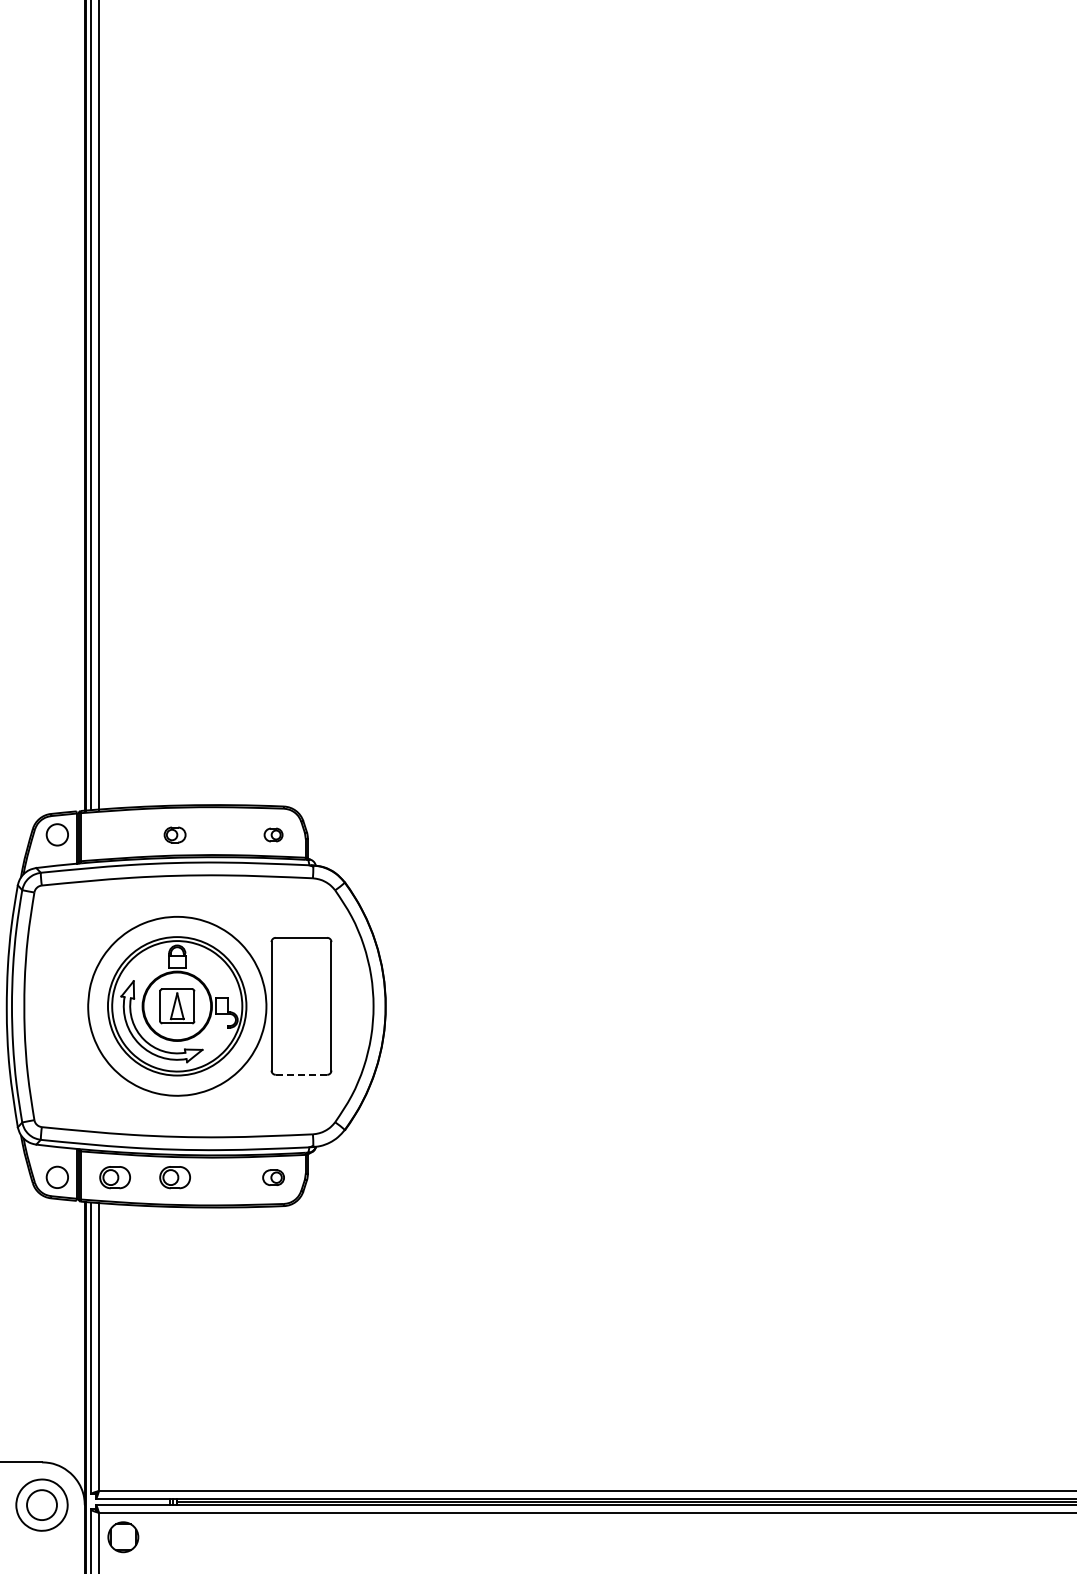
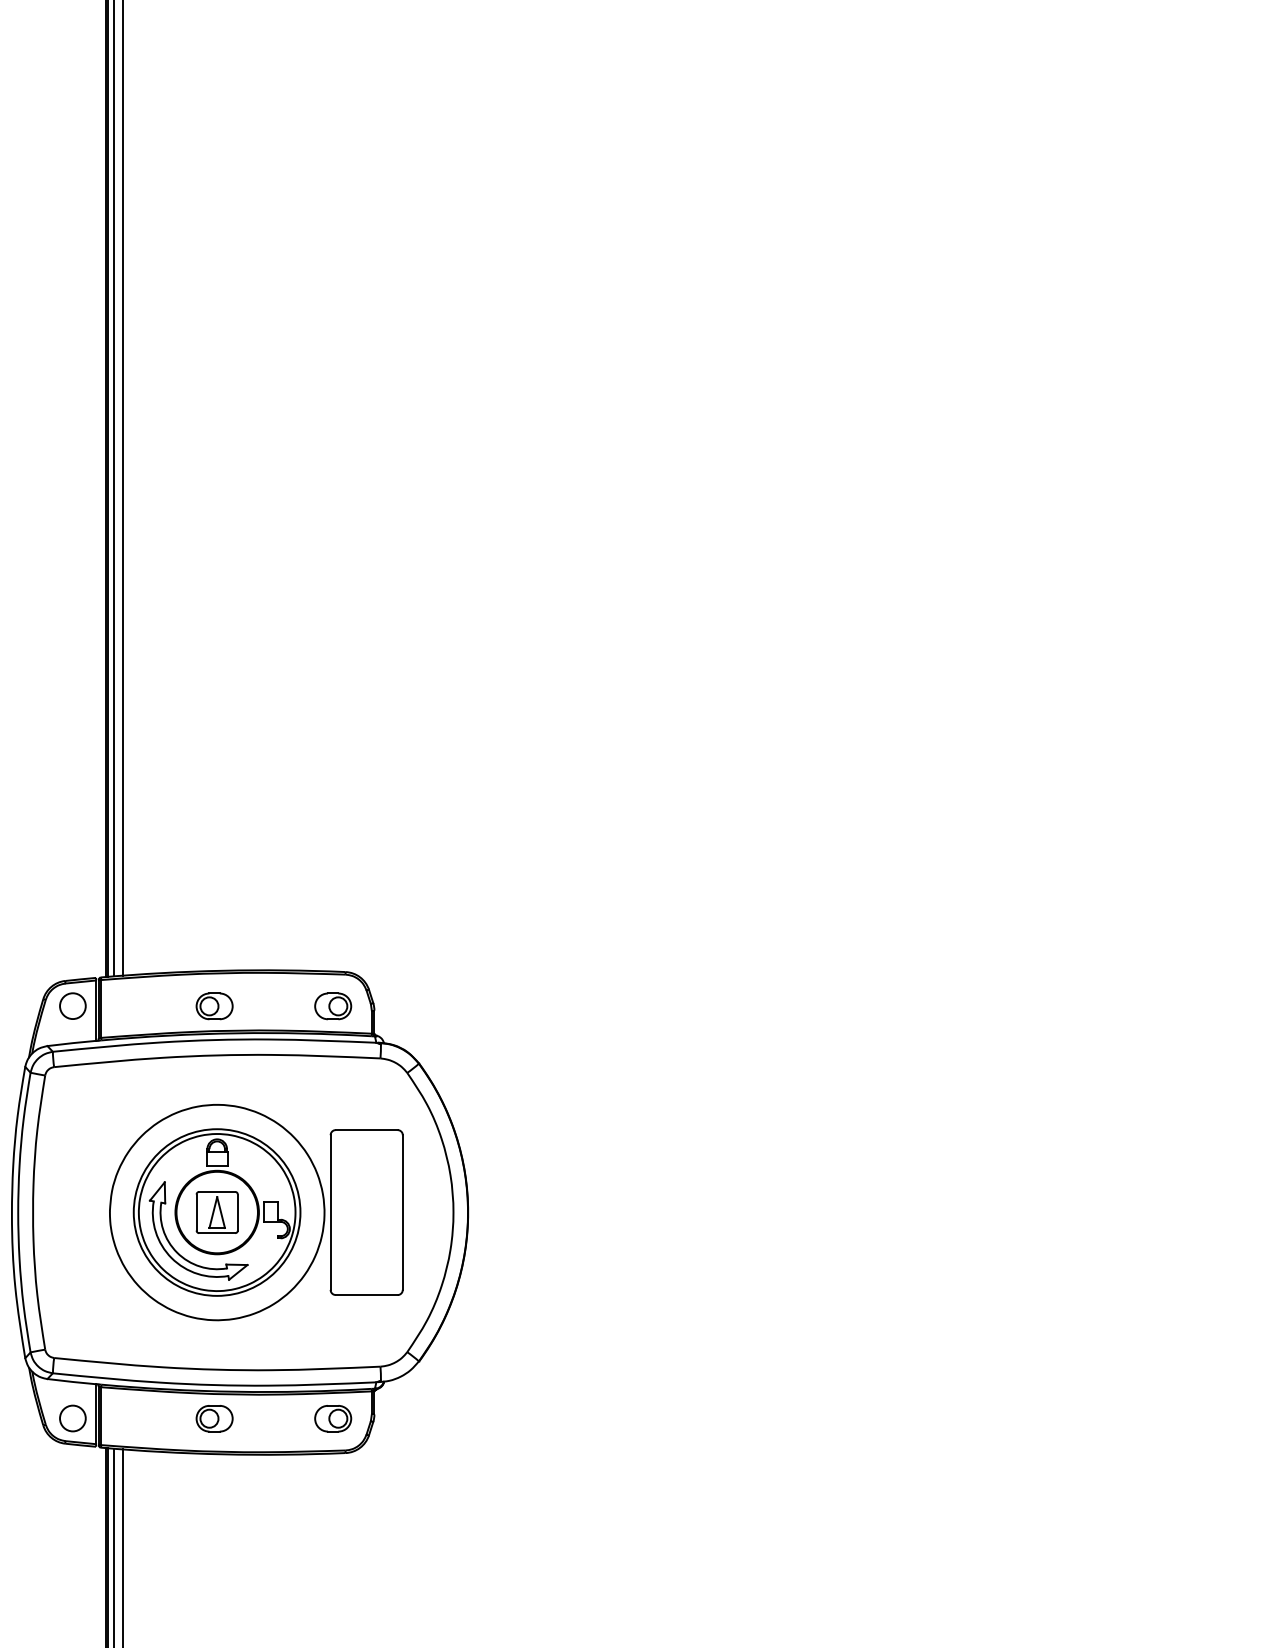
part: (174, 834) -> (213, 1005), size x1.43
part: (273, 834) -> (333, 1005), size x1.67
line: (301, 1074) -> (366, 1294), dashed -> solid
part: (114, 1177) -> (141, 1418), removed
part: (273, 1177) -> (333, 1418), size x1.43

